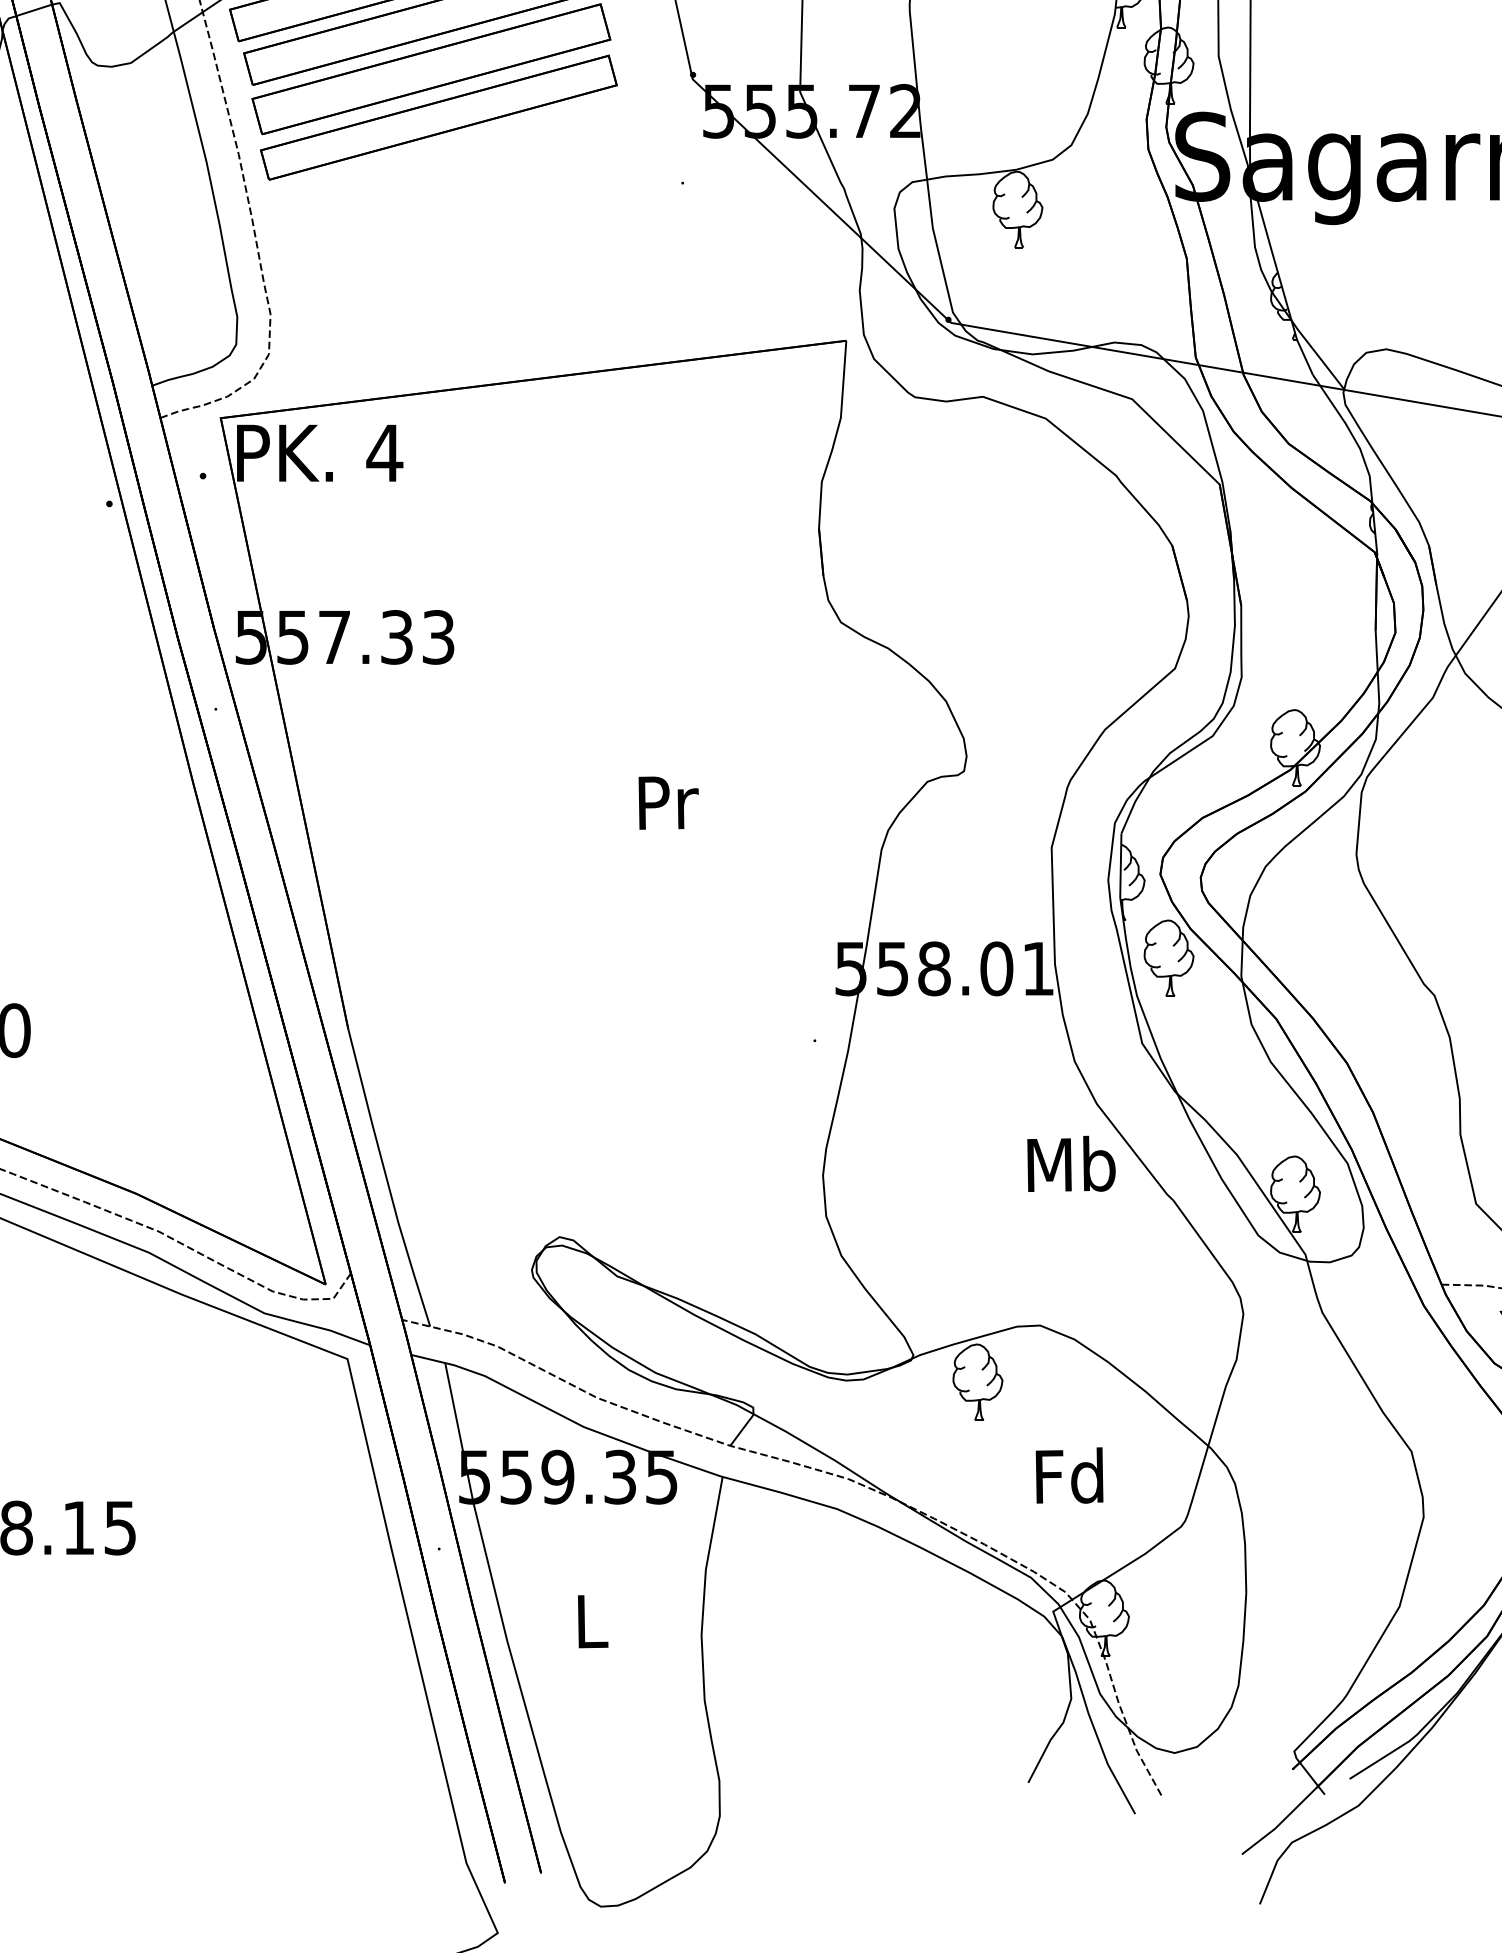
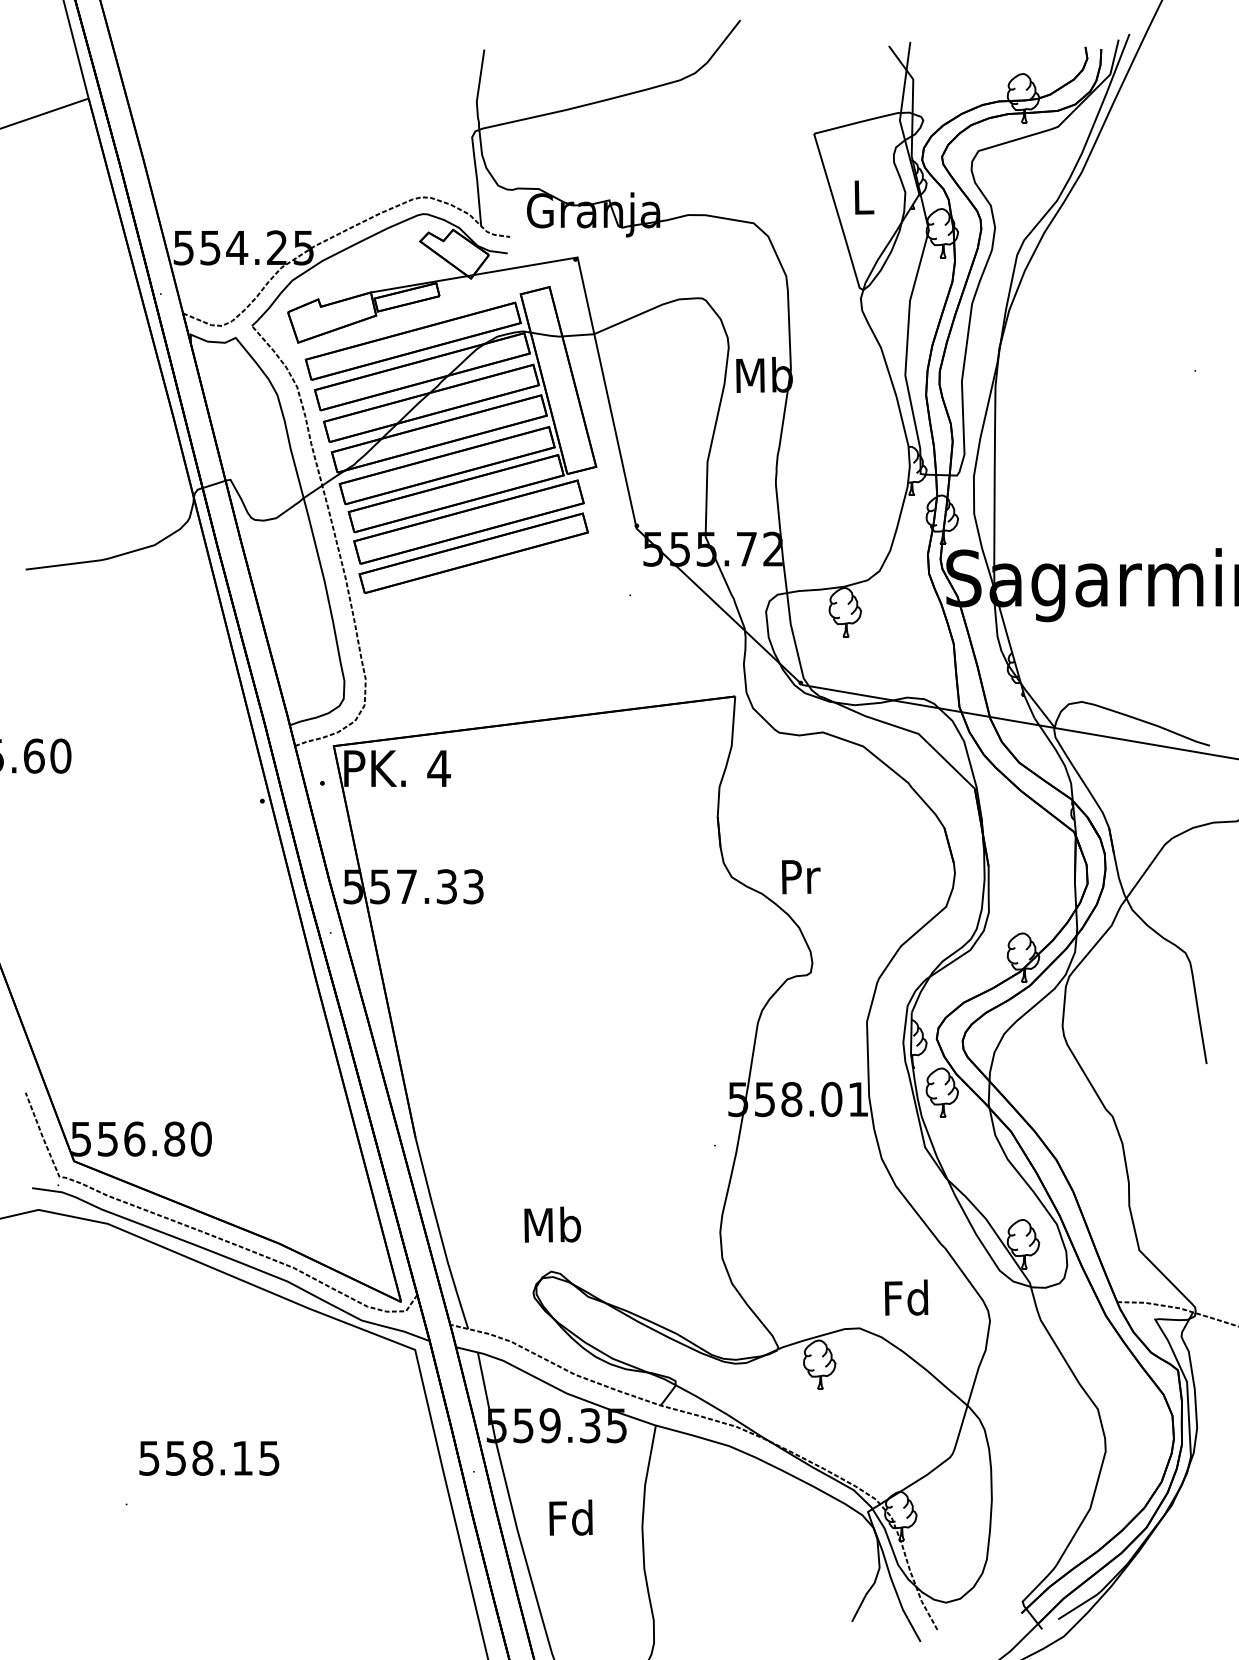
text: (669, 803) -> (801, 877), moved
text: (1071, 1163) -> (552, 1224), moved
text: (1069, 1475) -> (906, 1297), moved
text: (589, 1620) -> (570, 1517), L -> Fd

